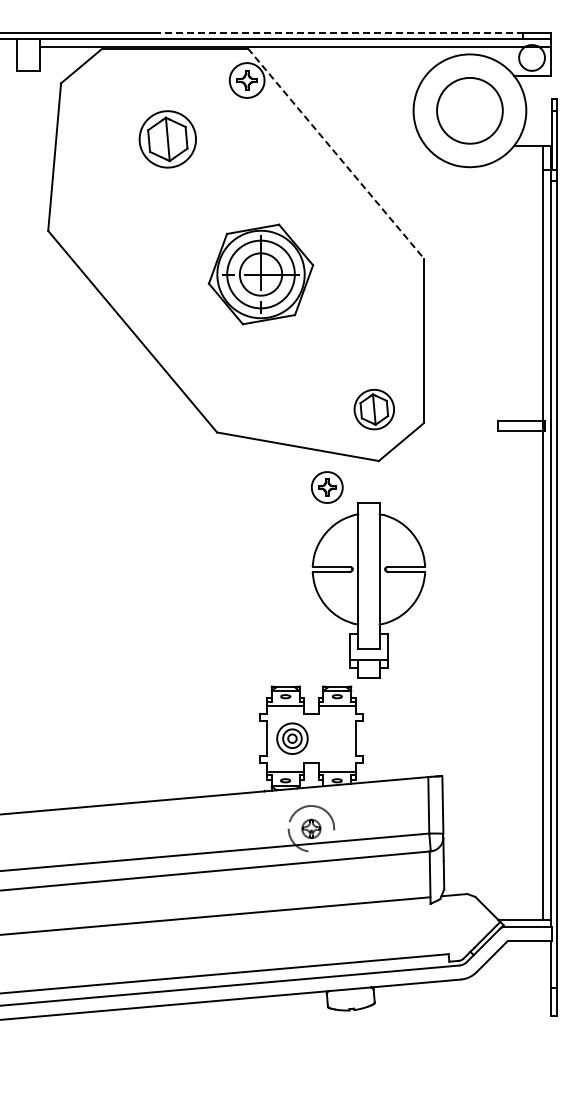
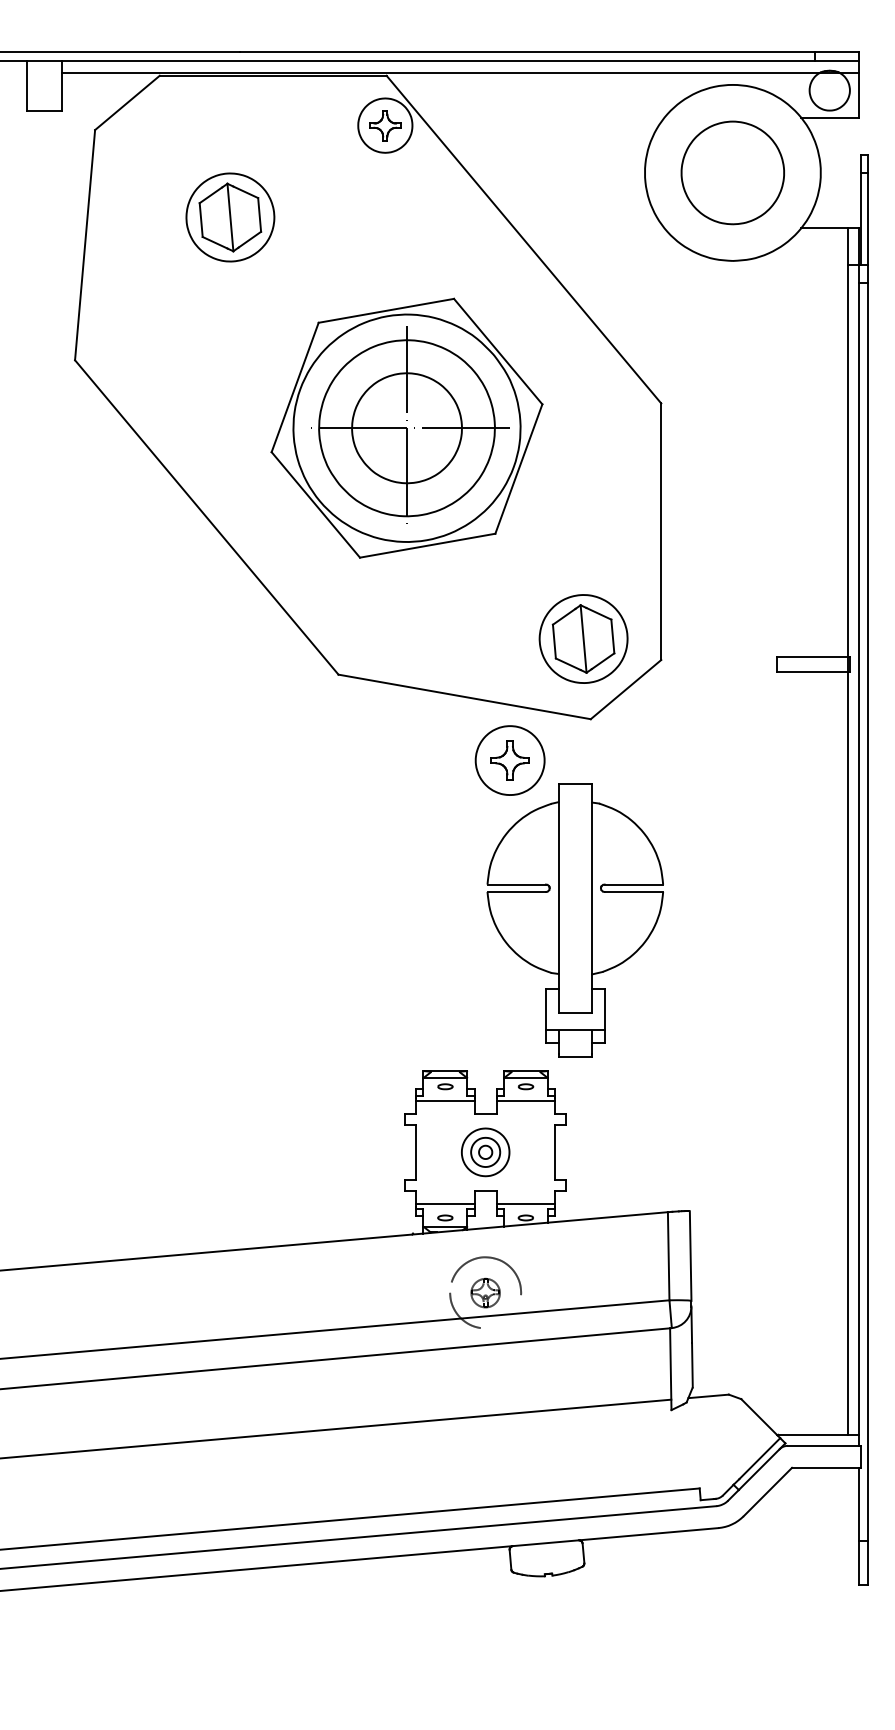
line: (338, 33) -> (527, 52), dashed -> solid
part: (167, 139) -> (229, 217), moved
line: (336, 153) -> (524, 239), dashed -> solid
part: (260, 274) -> (406, 428), size x1.67
part: (374, 409) -> (583, 638), size x1.43
part: (327, 487) -> (510, 760), size x1.43
part: (292, 738) -> (485, 1152), moved

